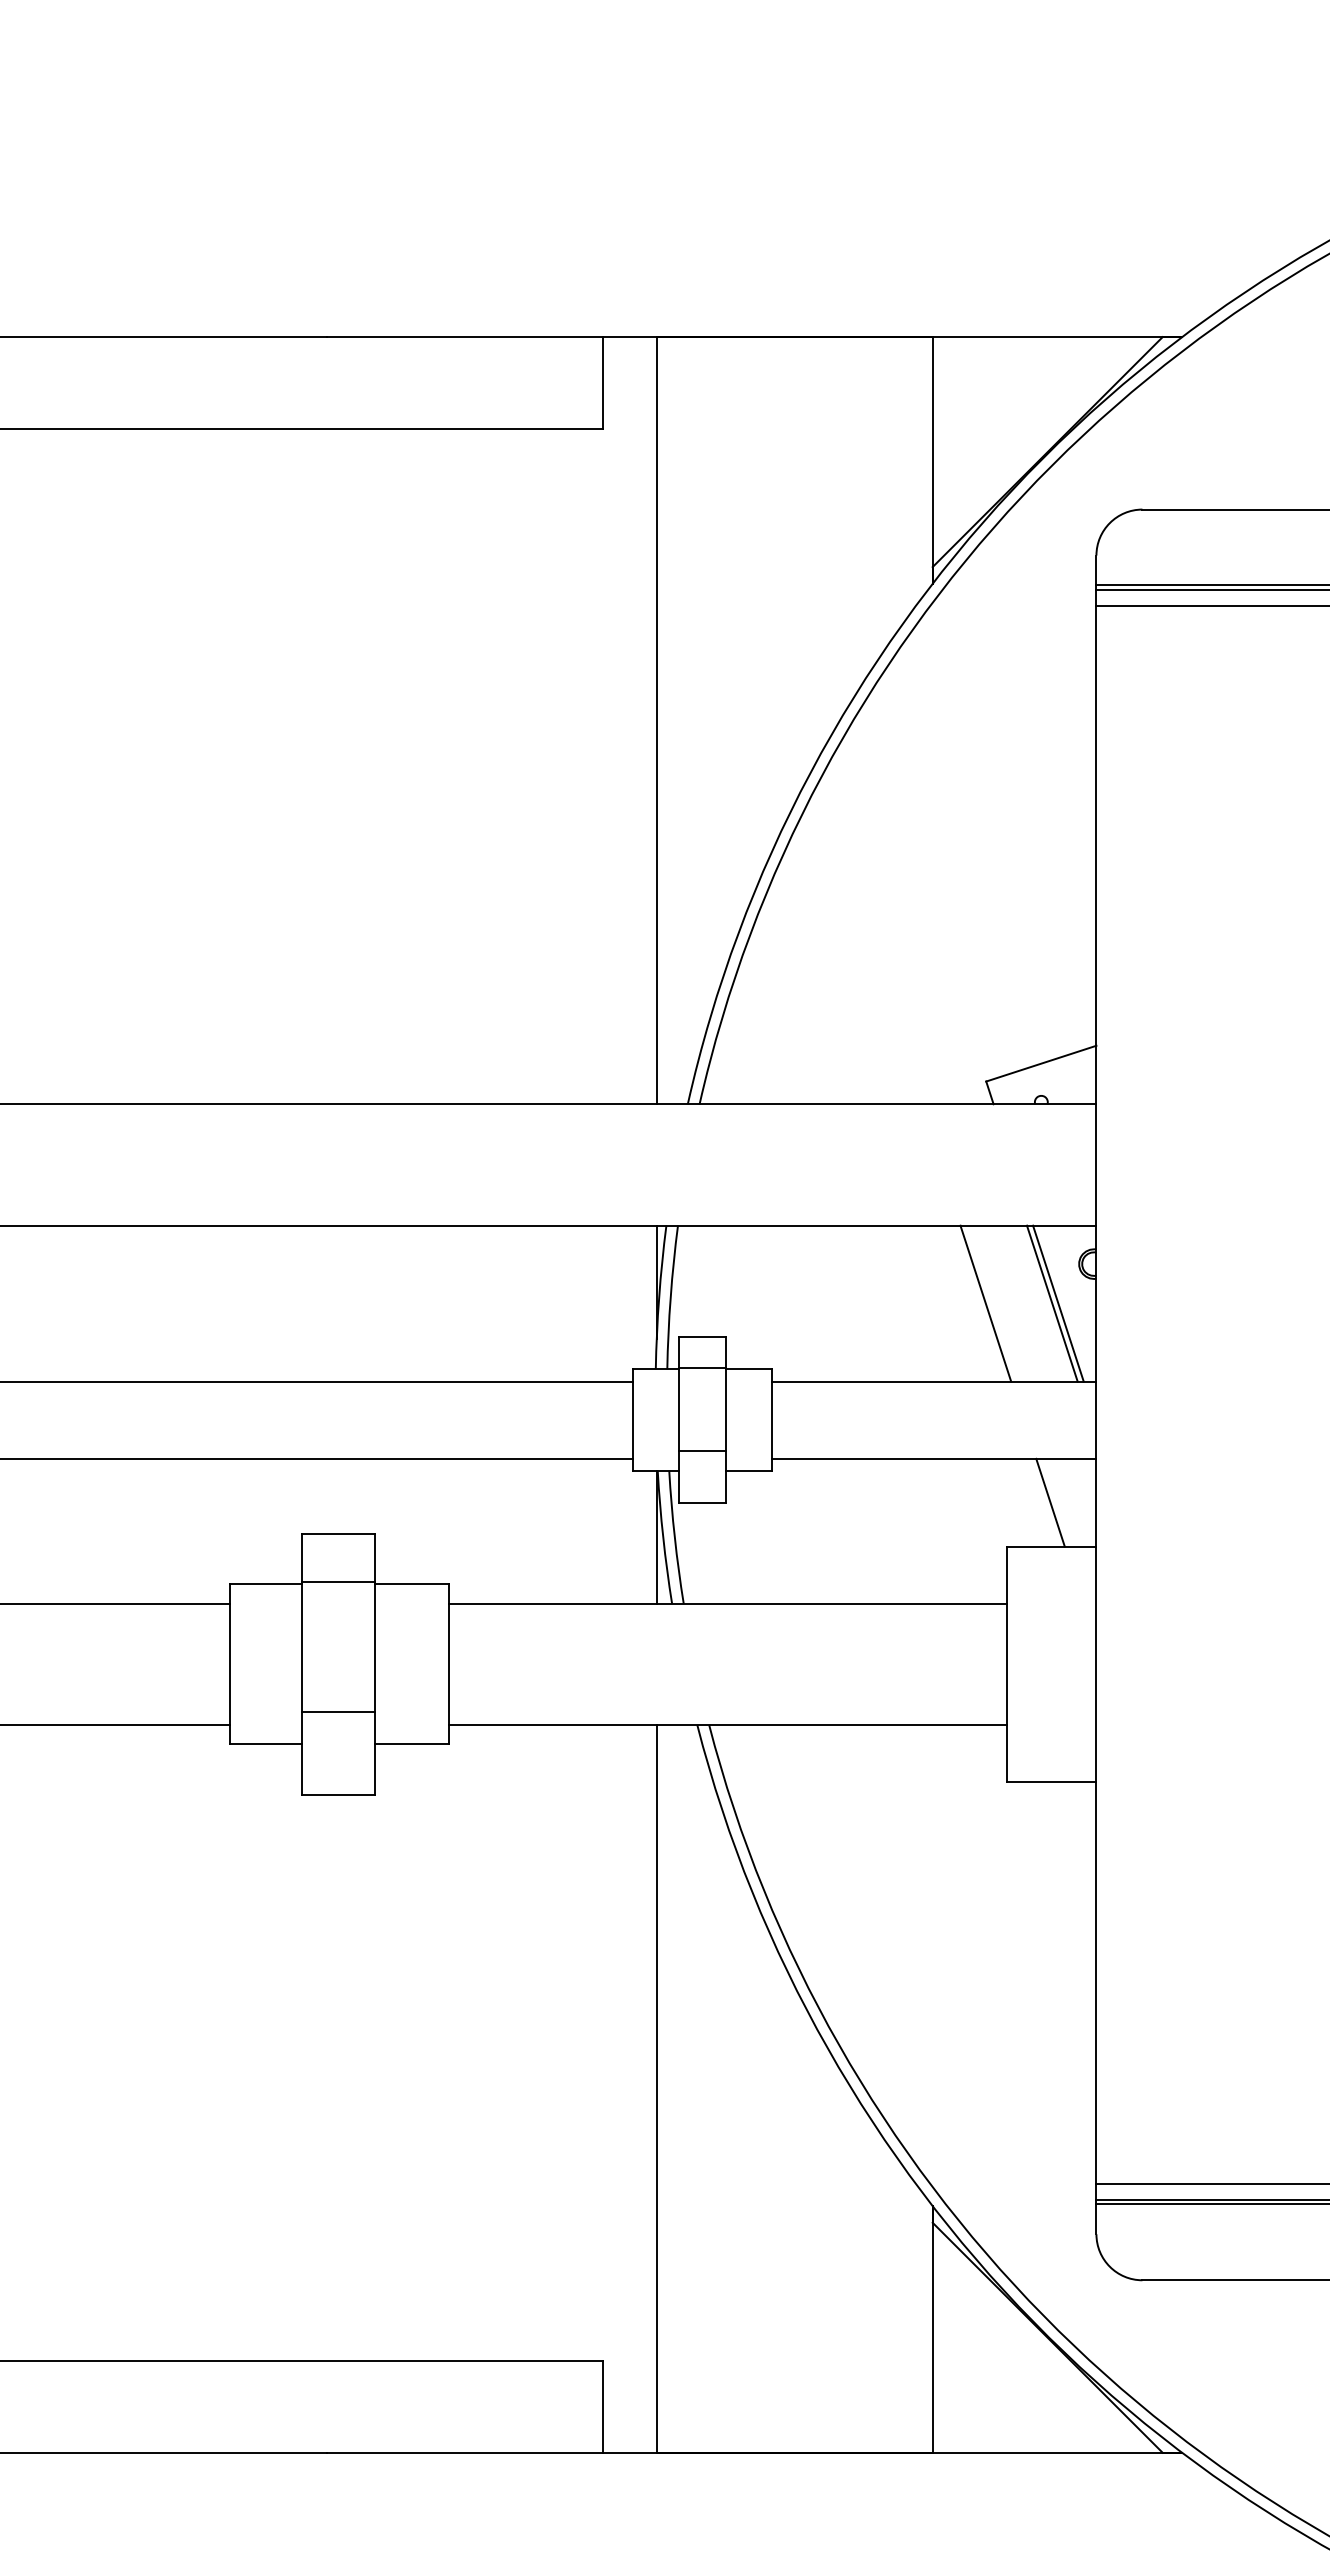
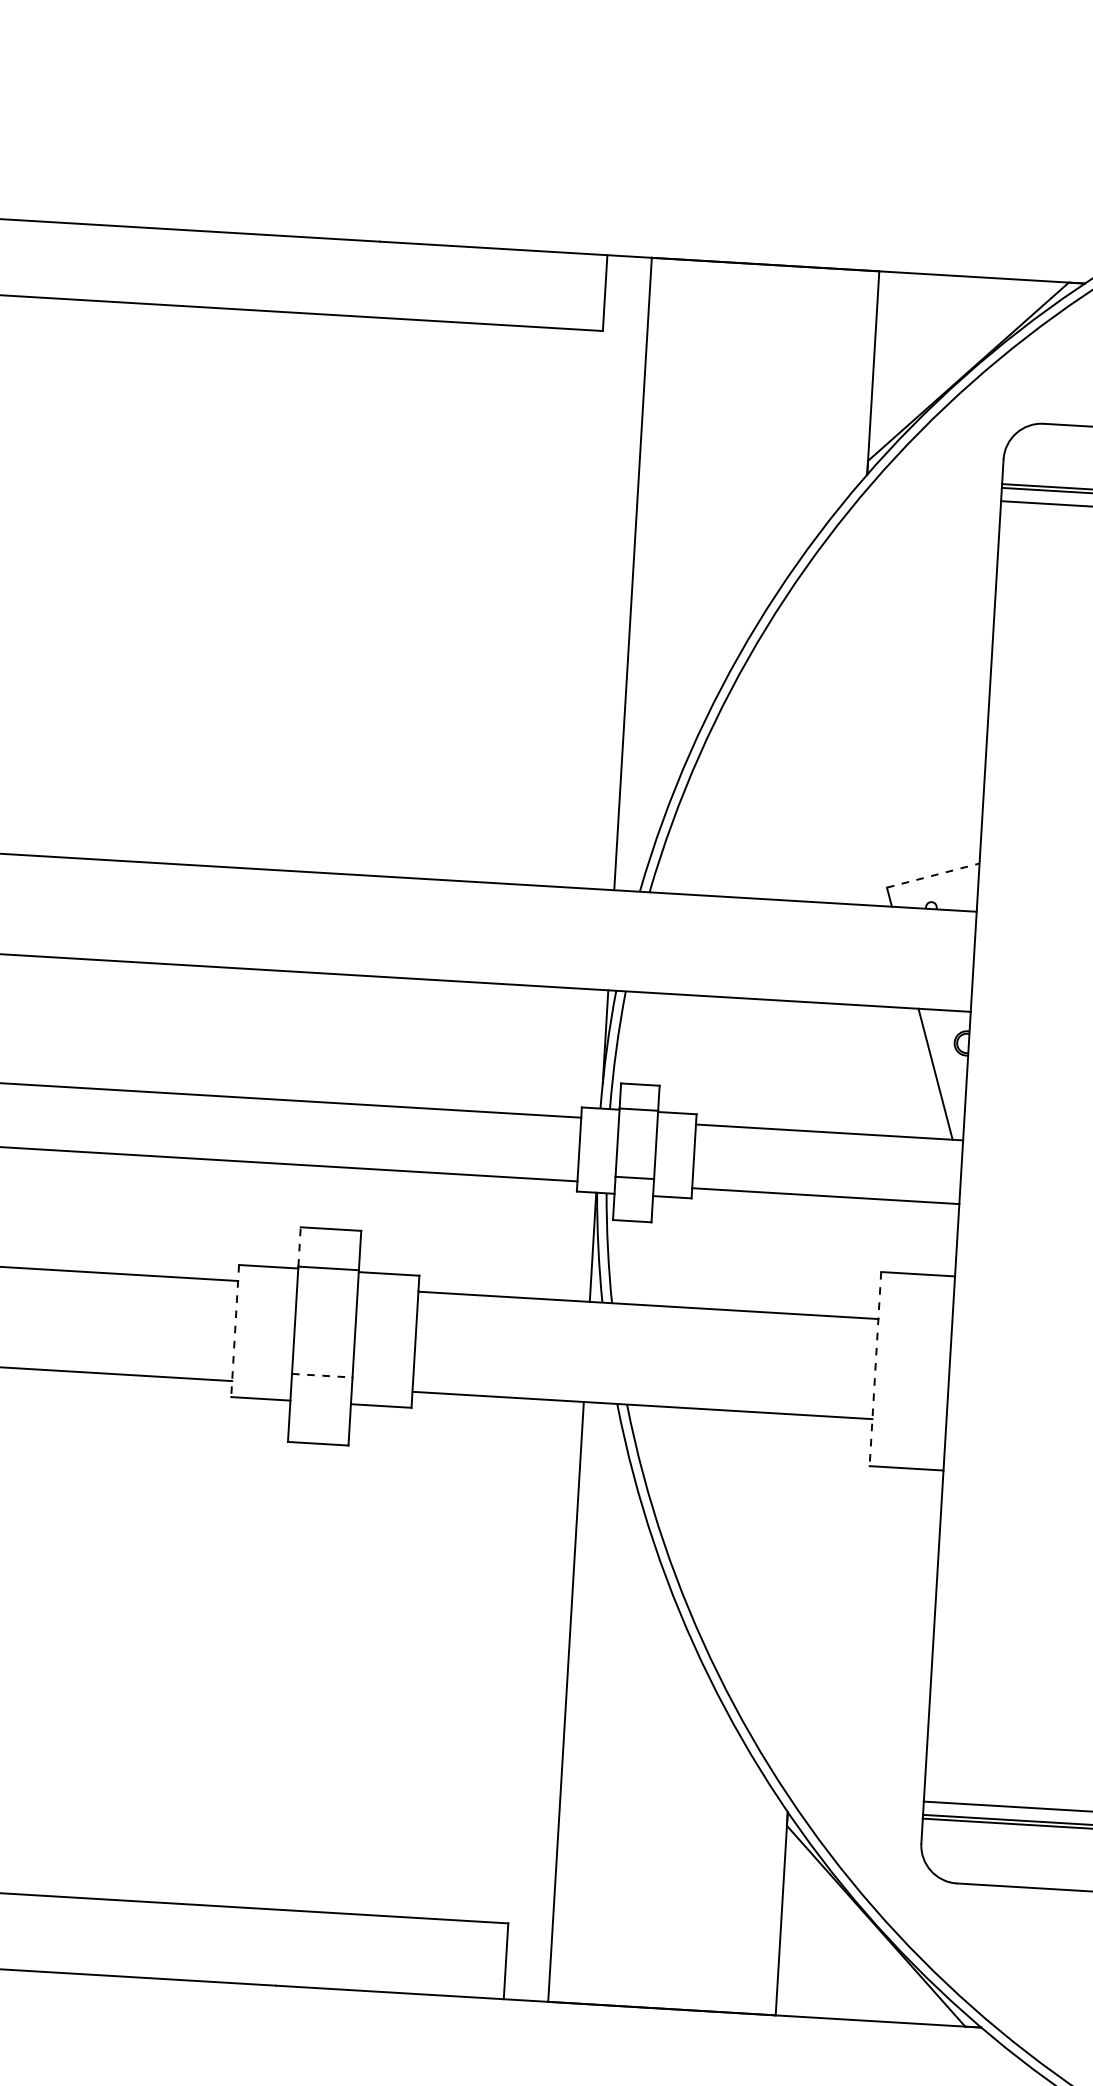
line: (1041, 1063) -> (933, 875), solid -> dashed
line: (985, 1303) -> (875, 1070), removed
line: (1051, 1303) -> (929, 1073), removed
line: (1050, 1502) -> (919, 1237), removed
line: (301, 1558) -> (299, 1247), solid -> dashed
line: (230, 1664) -> (235, 1331), solid -> dashed
line: (1006, 1664) -> (875, 1369), solid -> dashed
line: (338, 1712) -> (322, 1376), solid -> dashed

